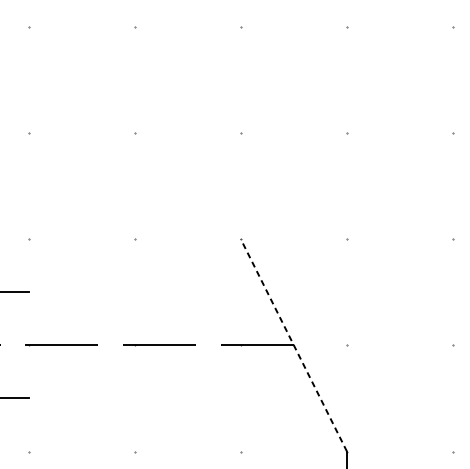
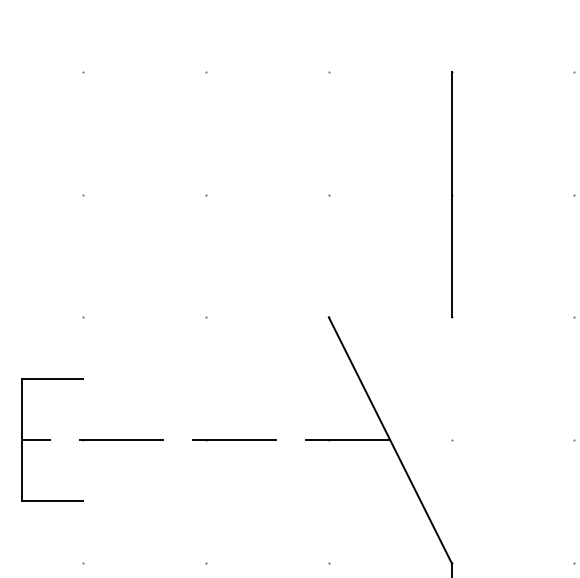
line: (346, 133) -> (451, 194), added
line: (293, 345) -> (389, 439), dashed -> solid

